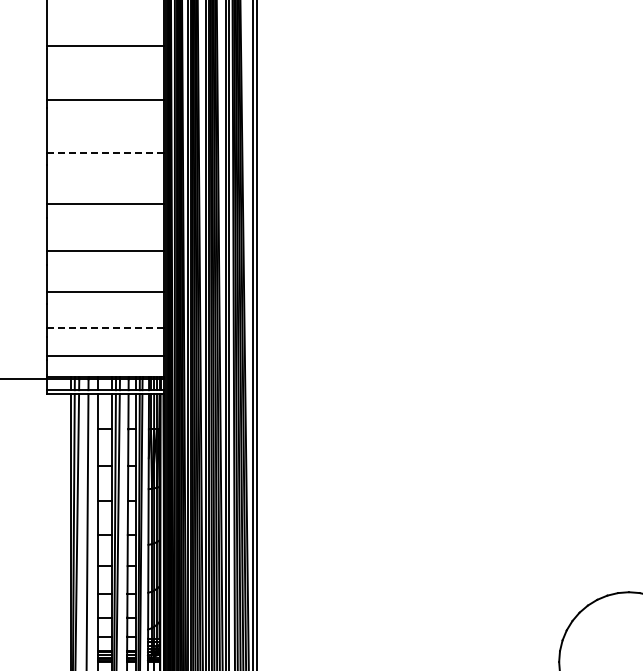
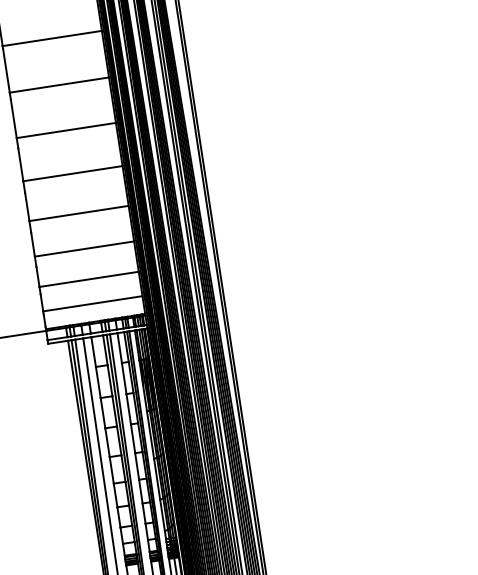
line: (105, 153) -> (66, 130), dashed -> solid
line: (106, 327) -> (89, 278), dashed -> solid

